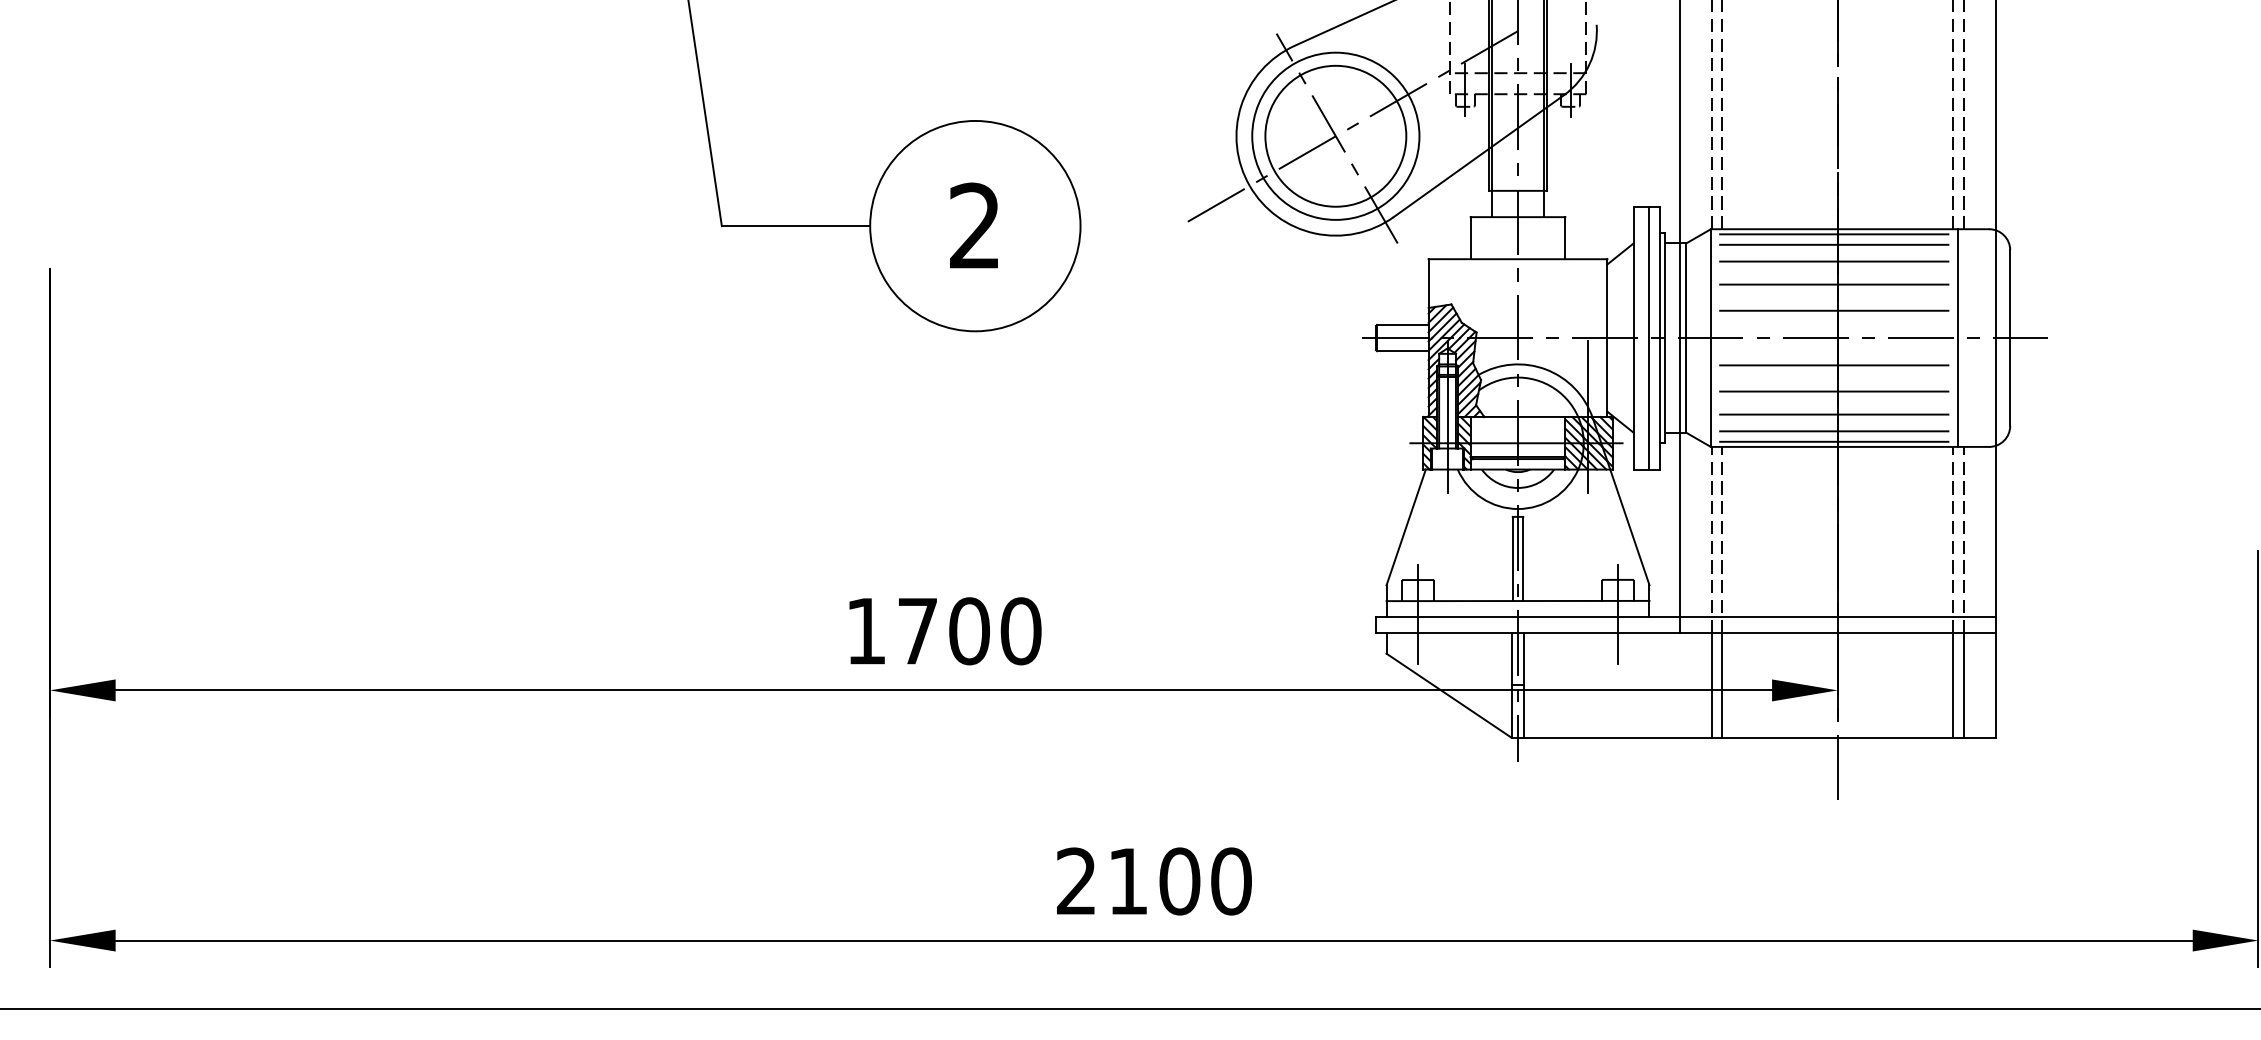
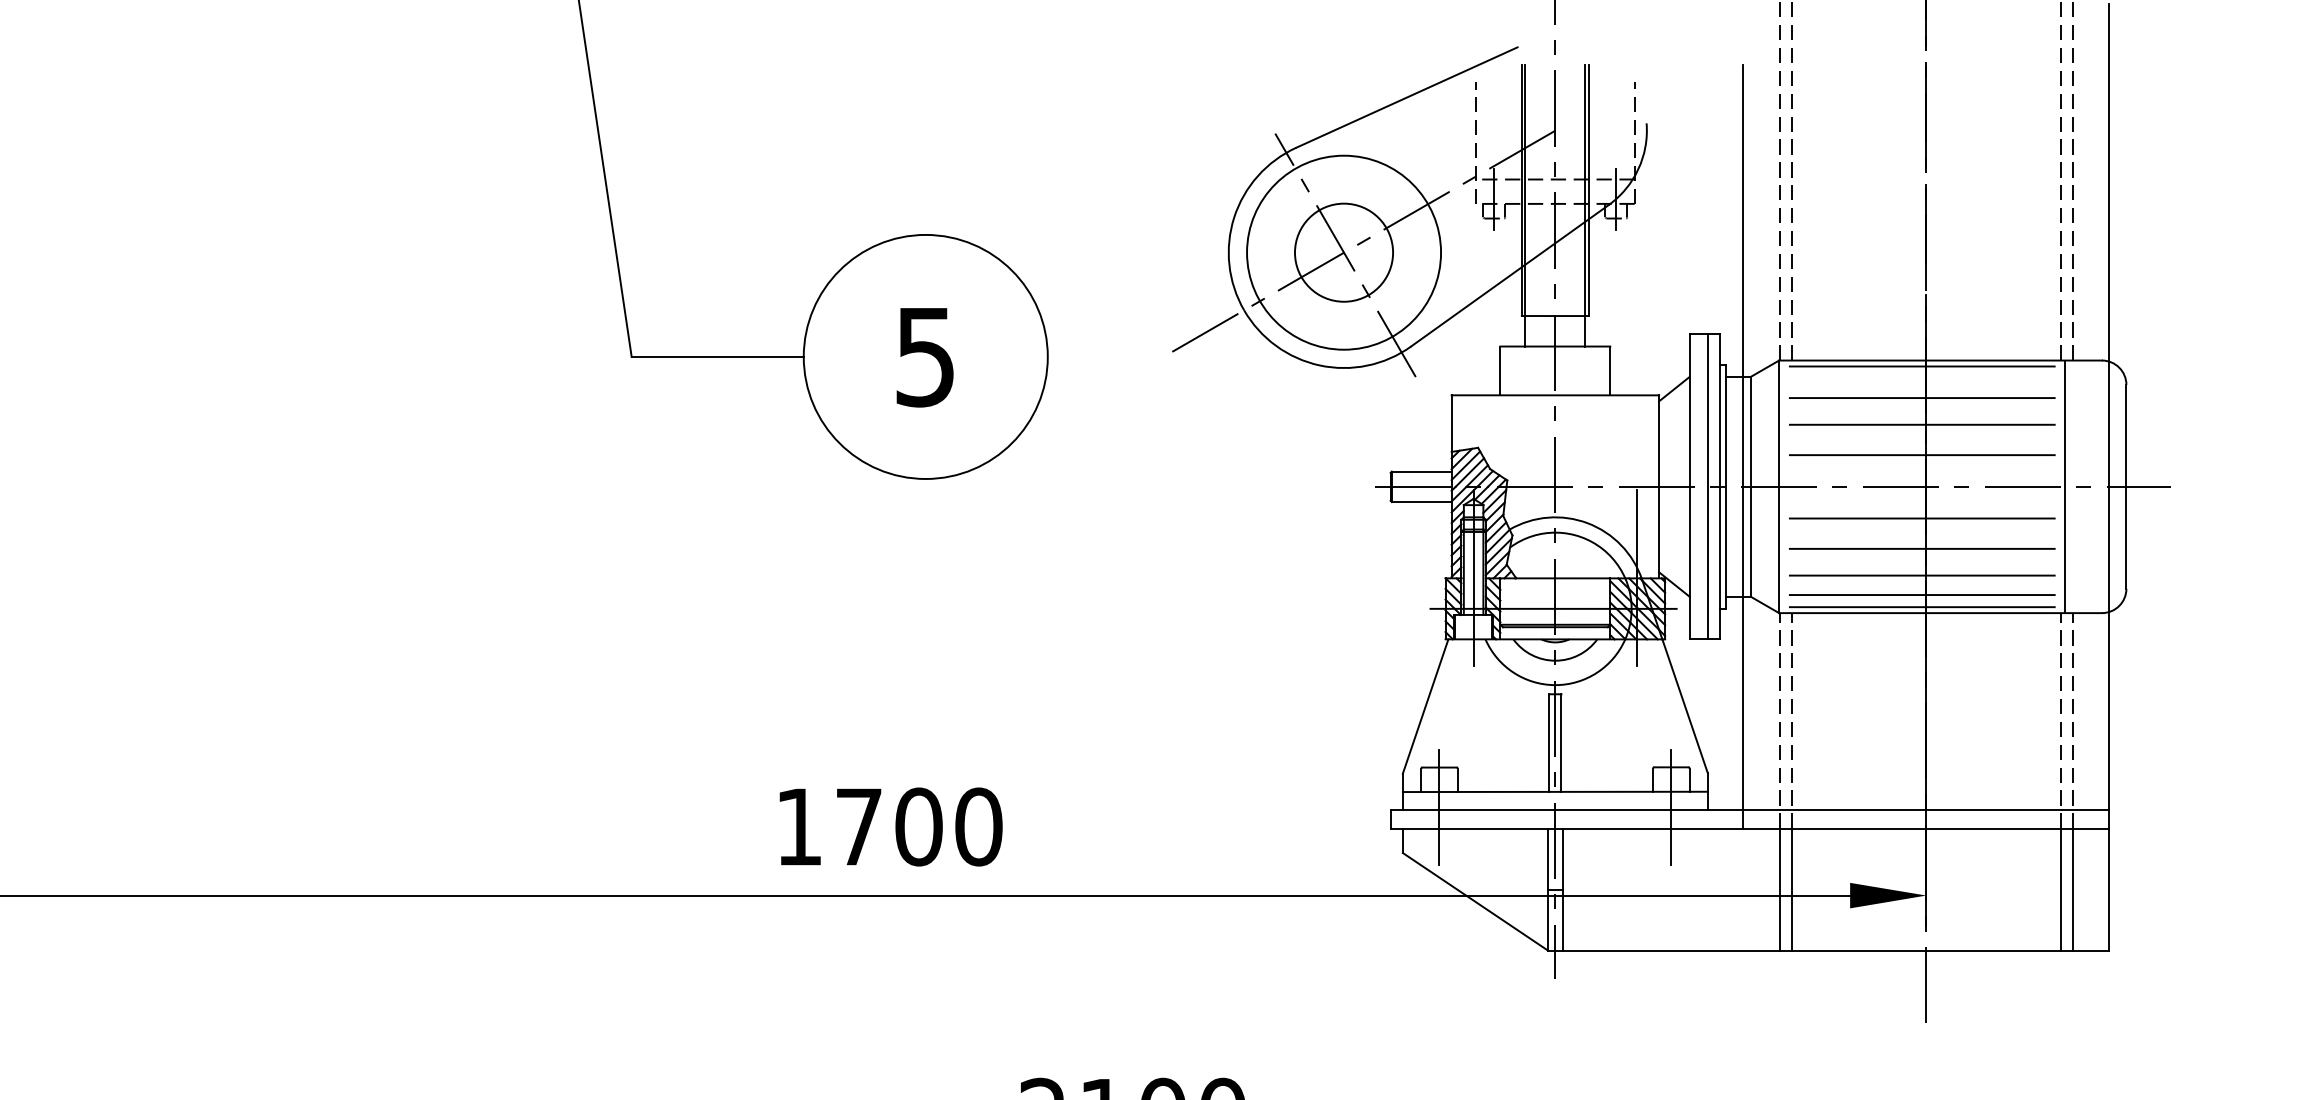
circle: (1335, 135) -> (1343, 251), size x0.6
text: (974, 225) -> (924, 356), 2 -> 5
line: (1834, 244) -> (1922, 378), removed

